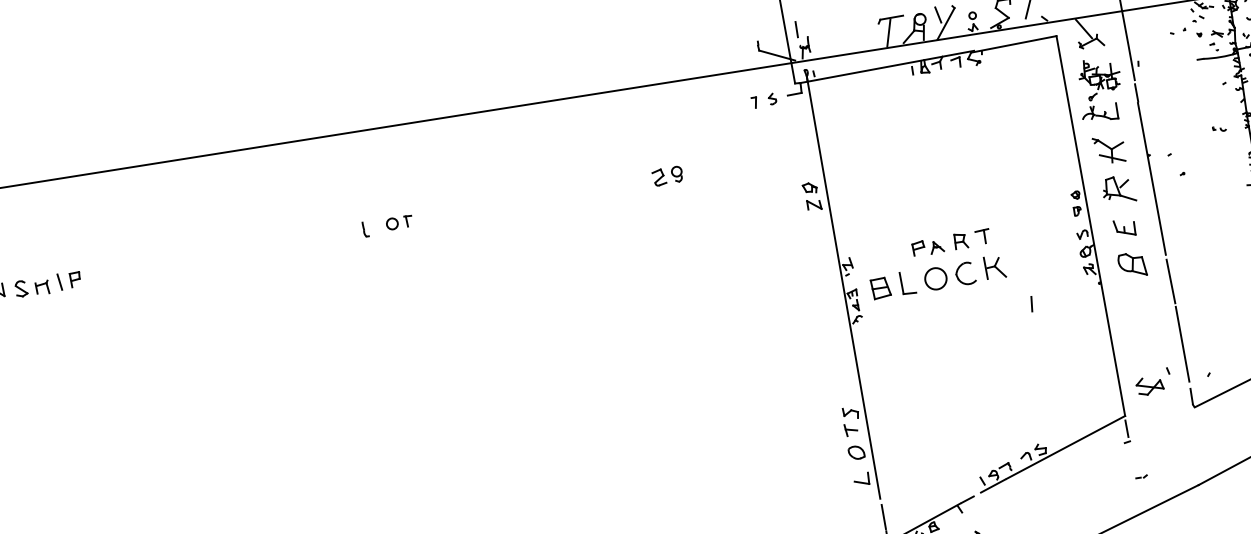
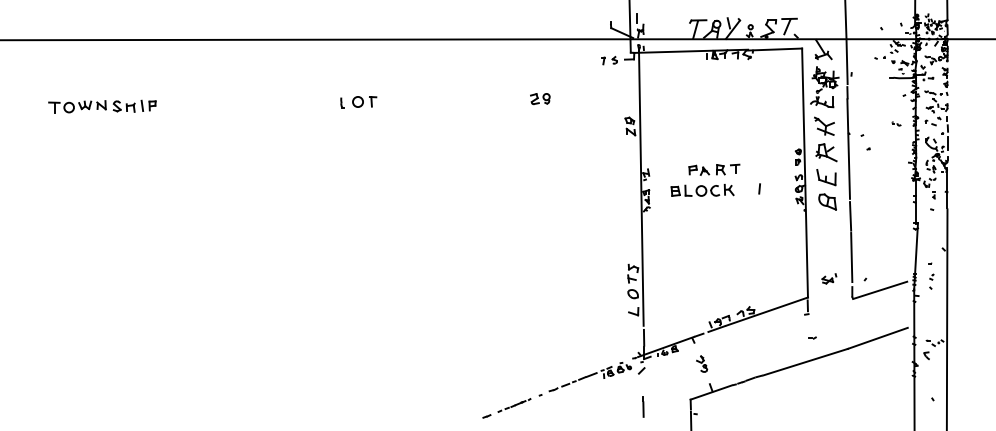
part: (398, 222) -> (364, 101), size x1.43
part: (1124, 227) -> (826, 177), size x1.43
part: (937, 277) -> (702, 190), size x0.71
line: (1031, 303) -> (759, 188), moved
part: (1153, 381) -> (829, 278), size x0.62

